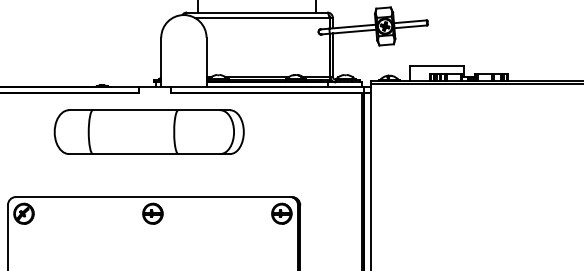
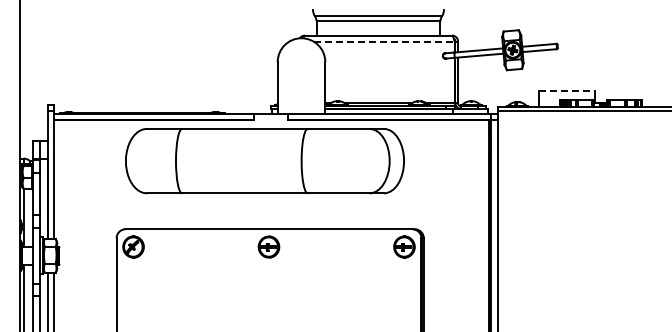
line: (262, 18) -> (384, 41), solid -> dashed
line: (437, 65) -> (567, 91), solid -> dashed
part: (149, 132) -> (265, 161), size x1.4

